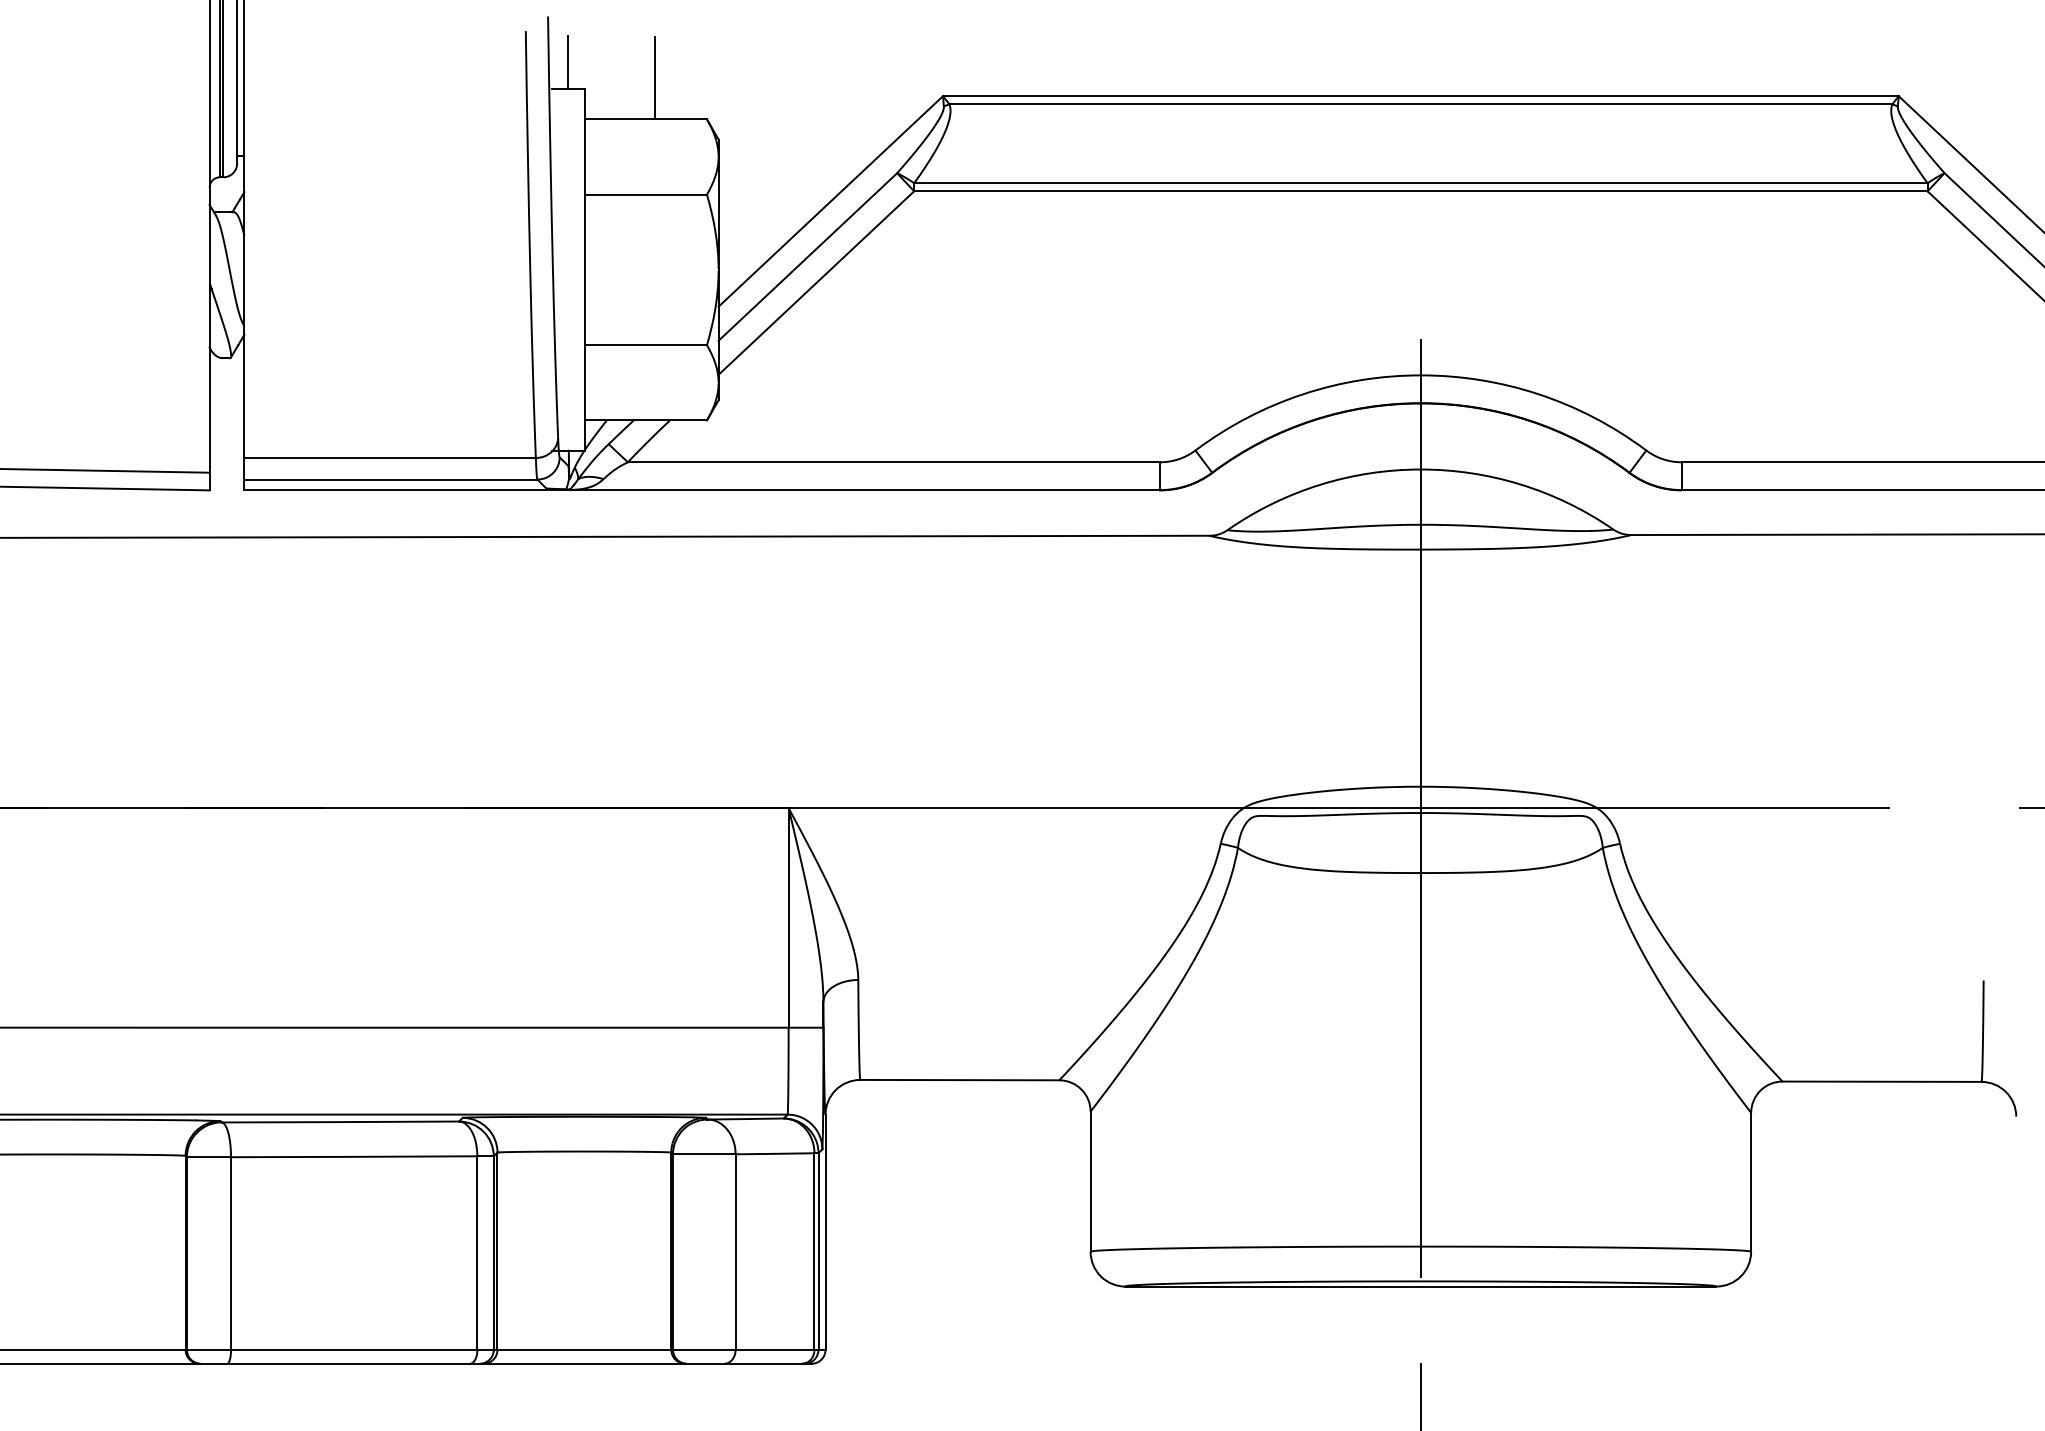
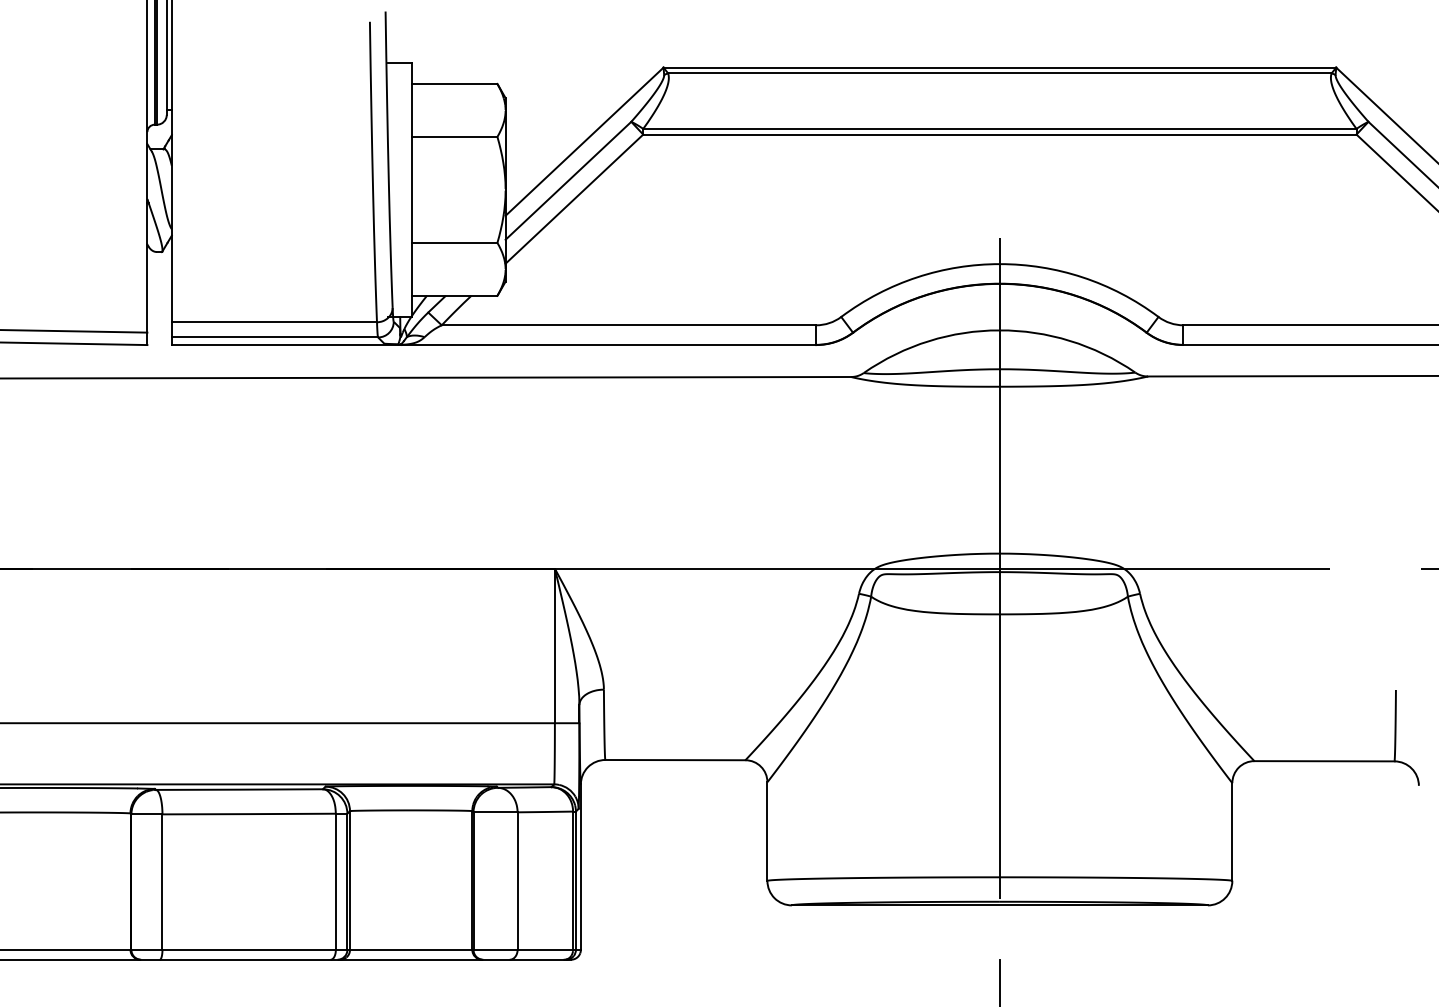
line: (567, 62) -> (399, 43), removed
line: (654, 78) -> (460, 55), removed

